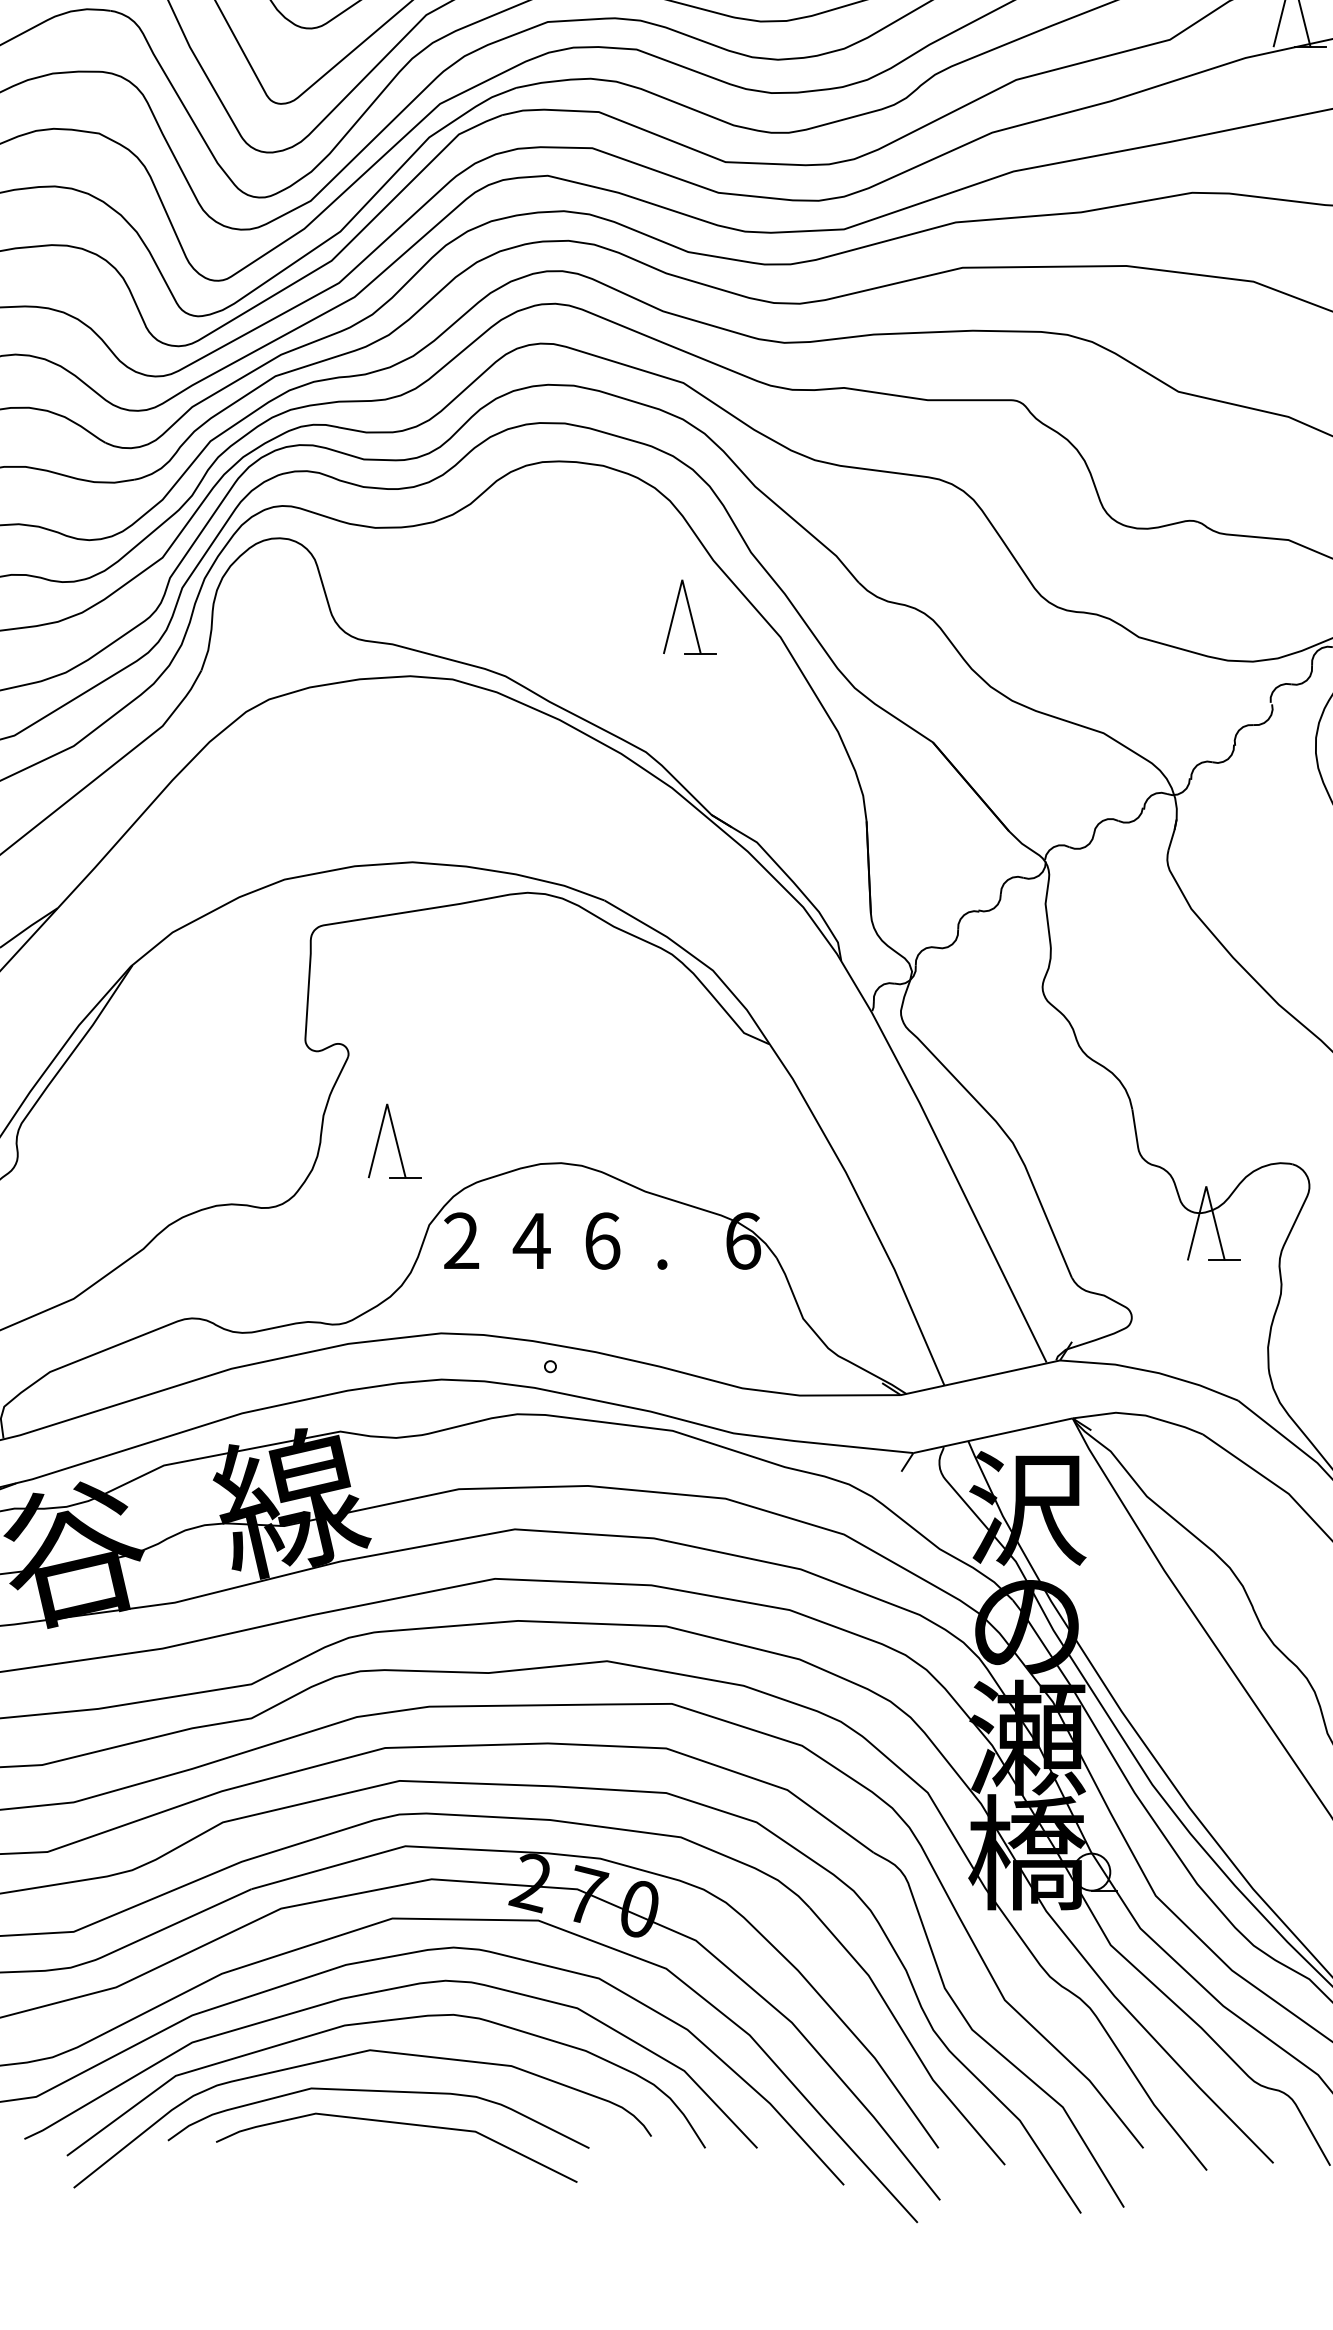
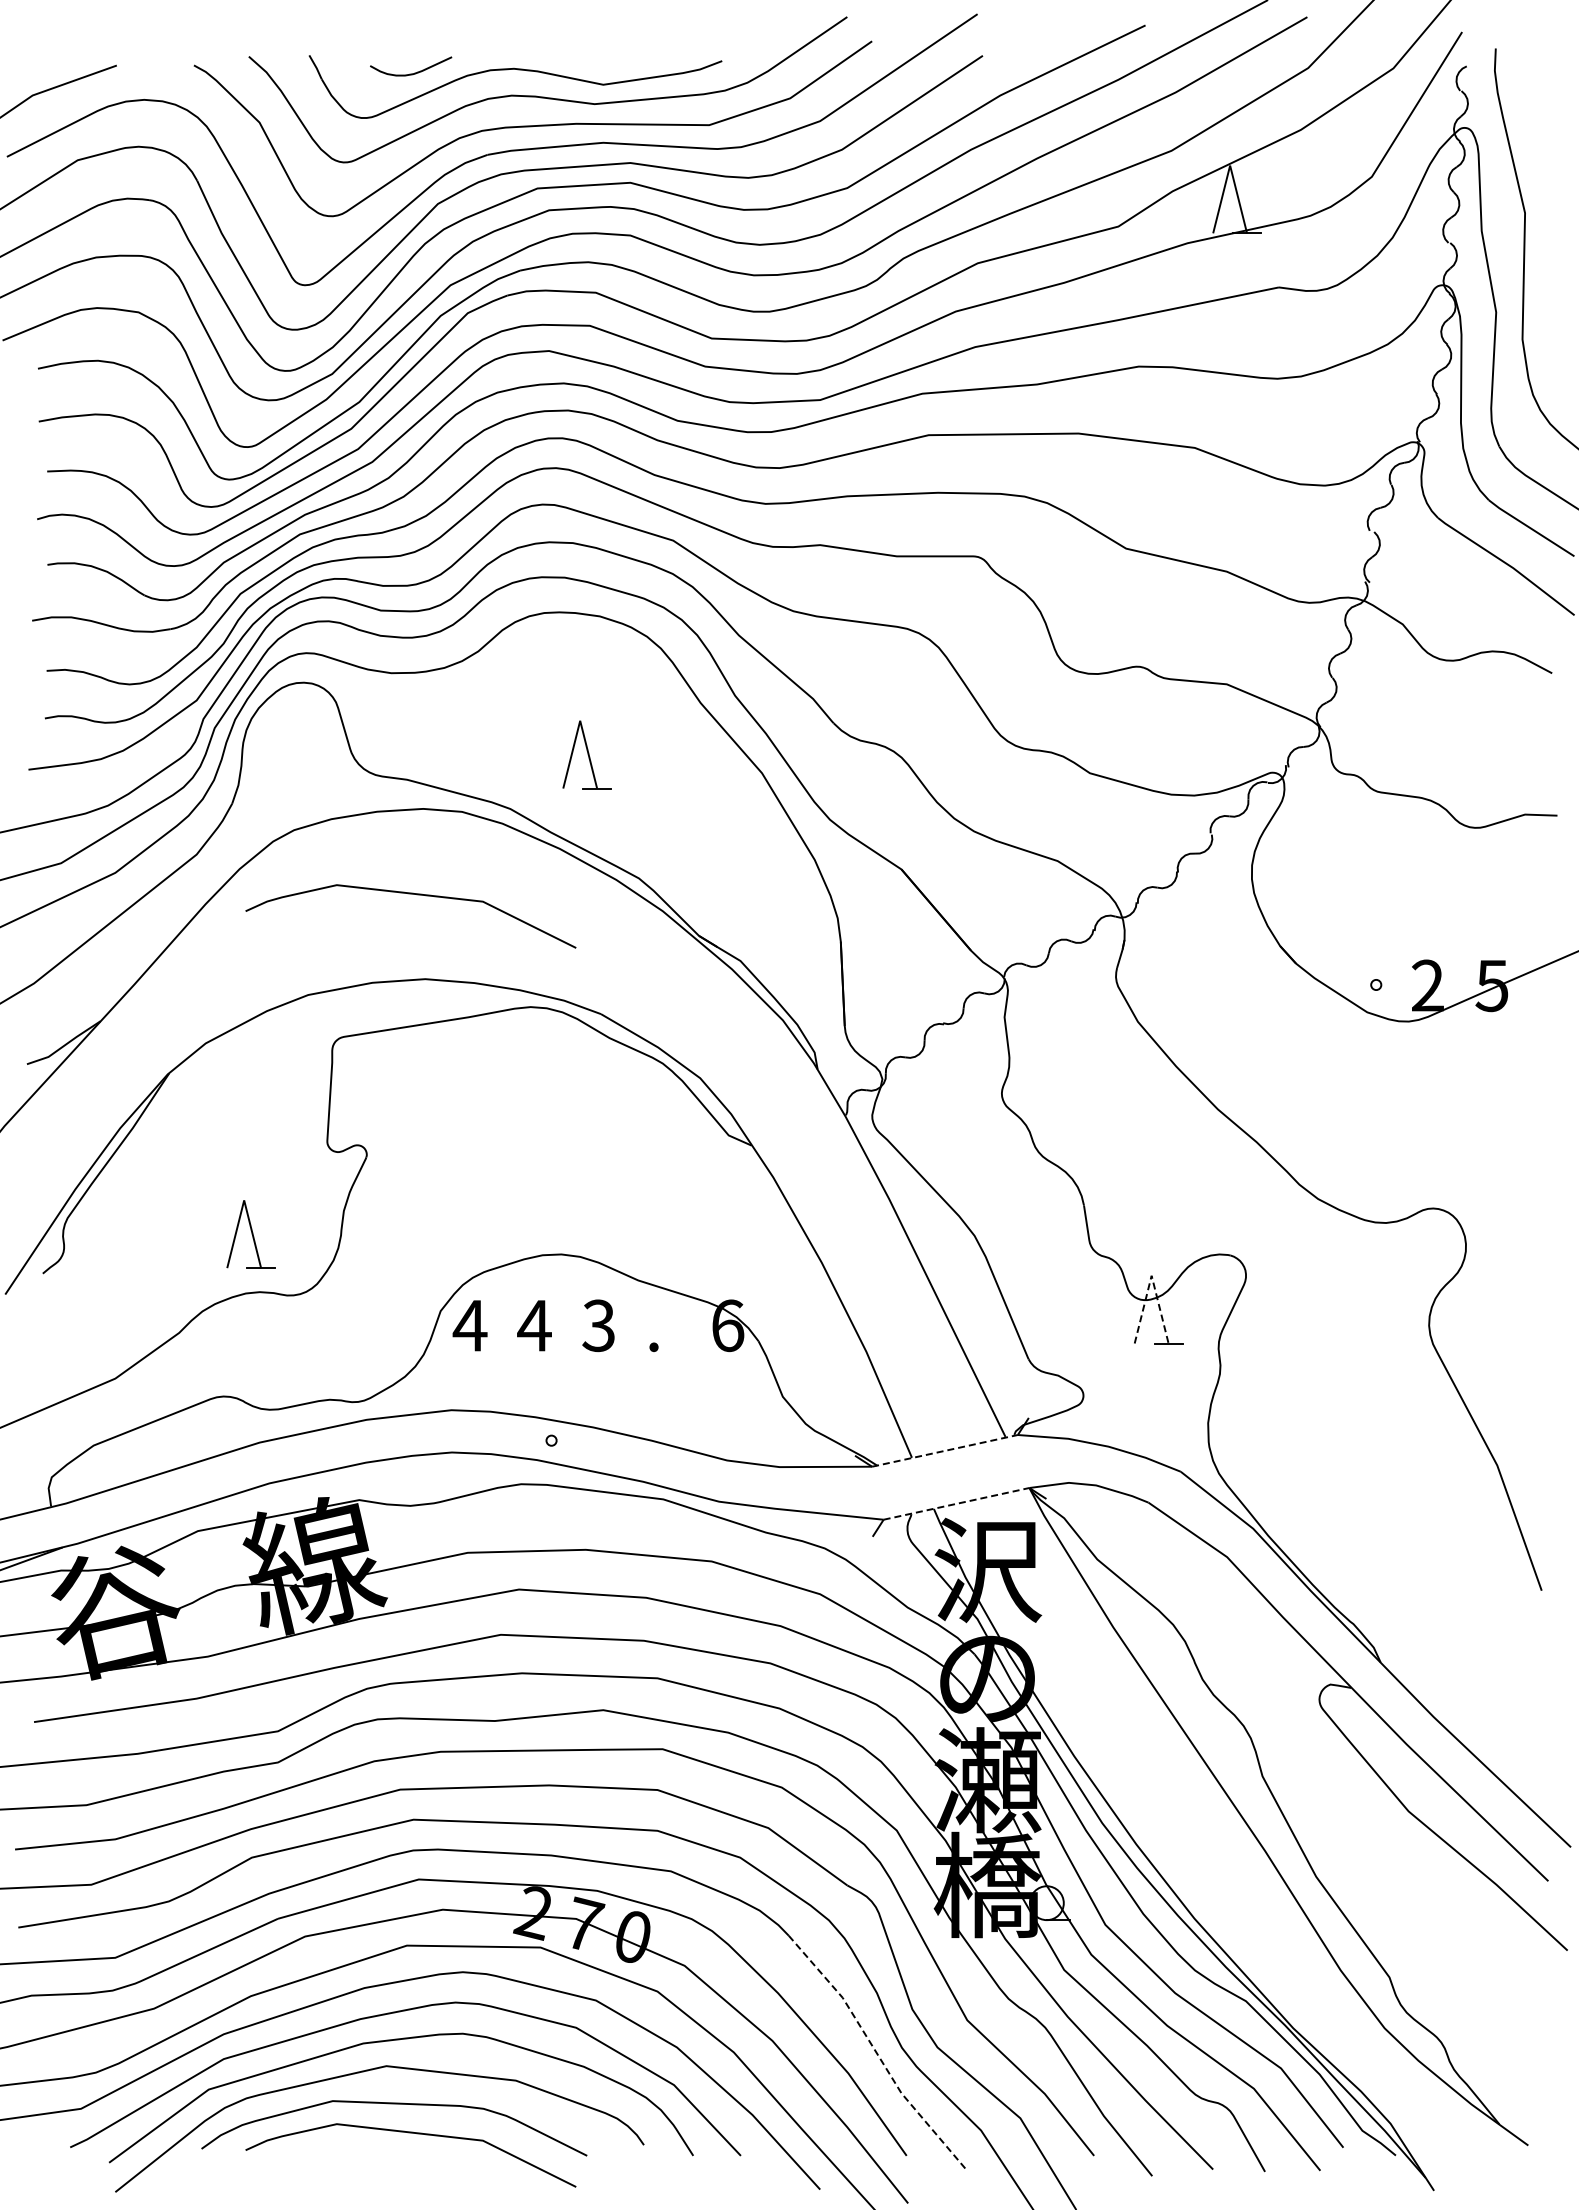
part: (689, 616) -> (586, 754), moved
curve: (402, 770) -> (416, 895), added
part: (394, 1141) -> (250, 1234), moved
line: (1206, 1186) -> (1151, 1275), solid -> dashed
text: (460, 1240) -> (469, 1325), 2 -> 4
text: (601, 1240) -> (598, 1325), 6 -> 3
line: (981, 1377) -> (945, 1450), solid -> dashed
line: (993, 1435) -> (956, 1503), solid -> dashed
line: (906, 2037) -> (877, 2054), solid -> dashed

